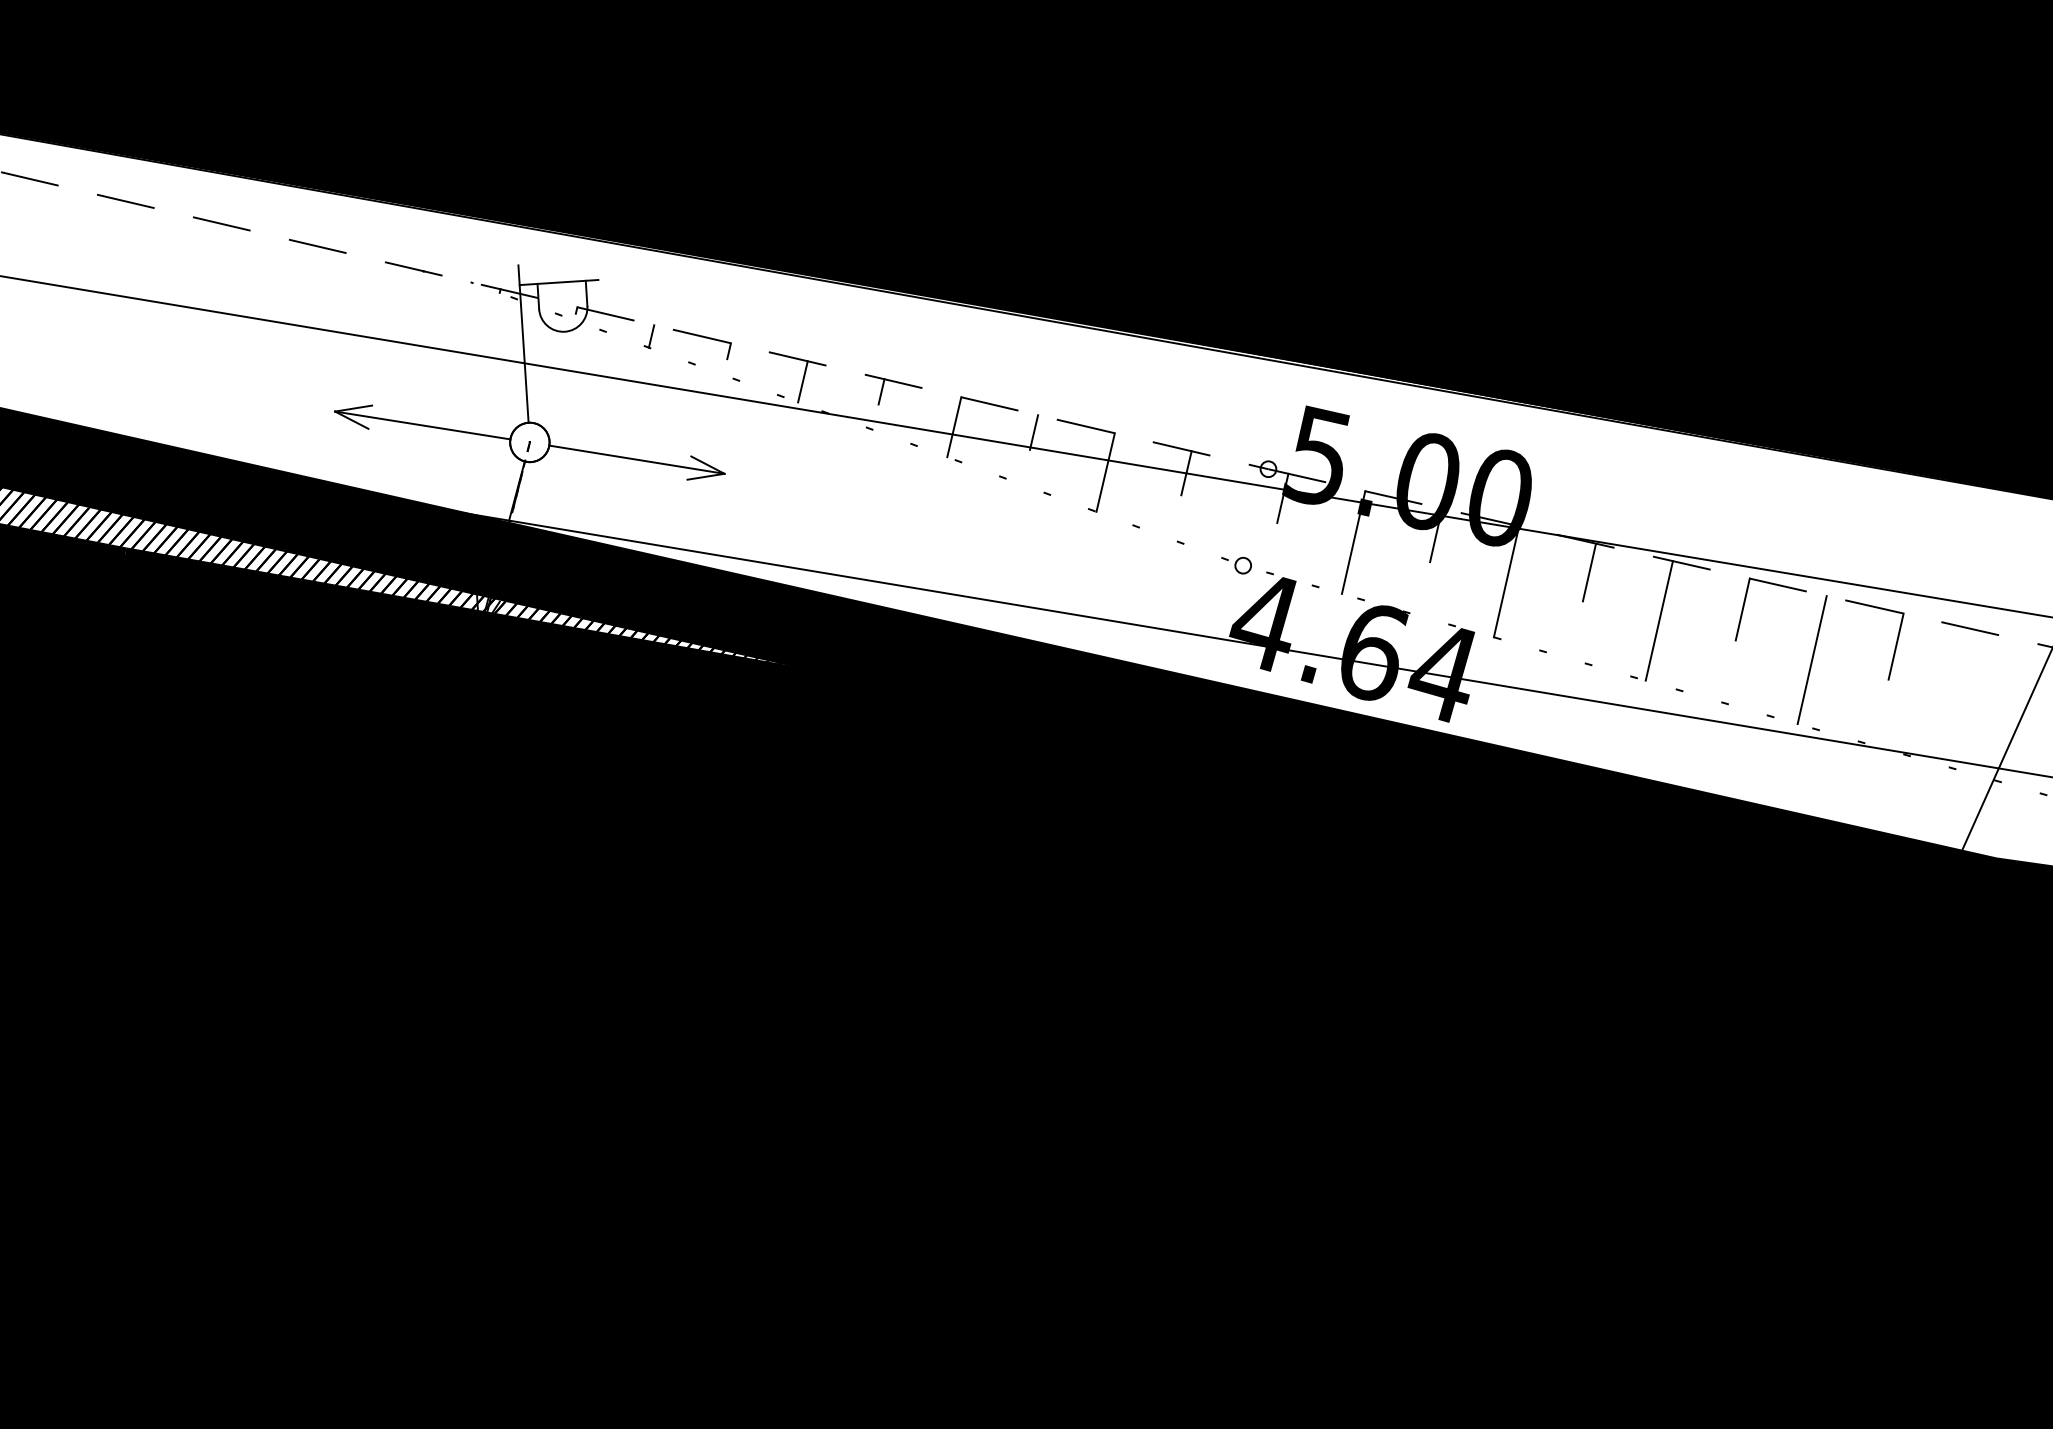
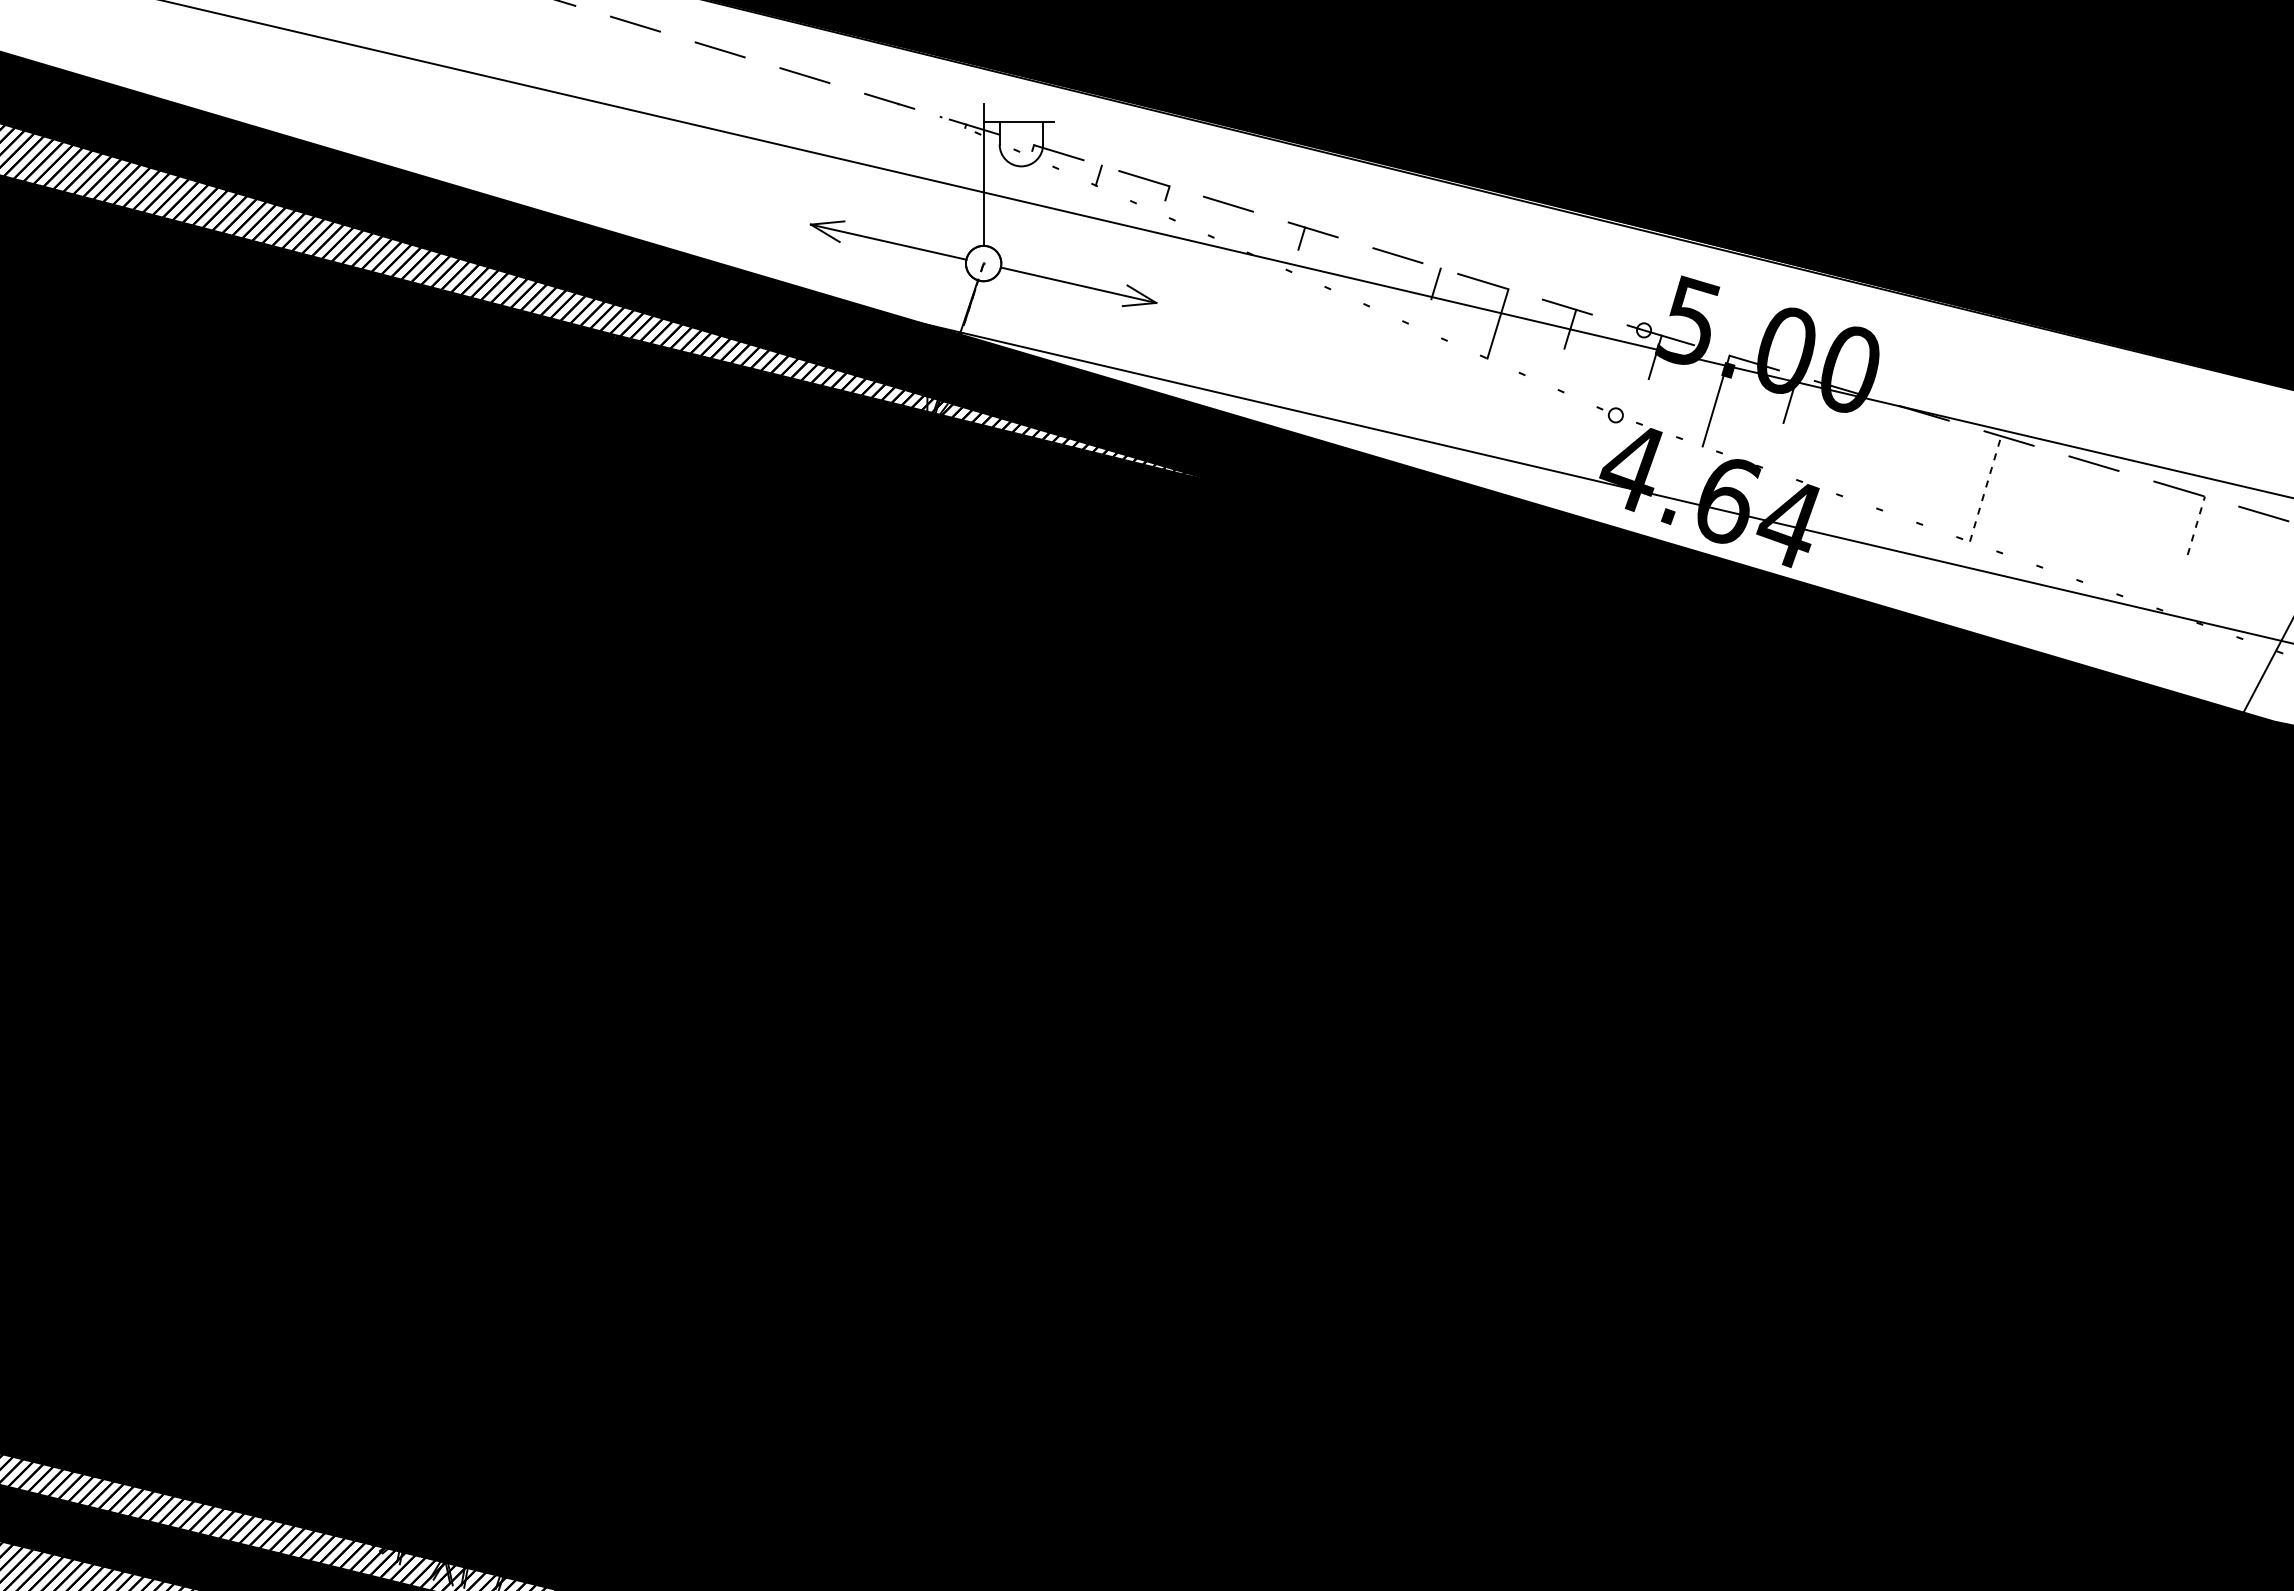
line: (802, 381) -> (1231, 224), removed
line: (953, 427) -> (1364, 274), removed
line: (1589, 572) -> (1925, 441), removed
line: (1506, 581) -> (1850, 444), removed
line: (1742, 609) -> (2060, 483), removed
line: (1659, 620) -> (1985, 488), solid -> dashed
line: (1896, 646) -> (2196, 525), solid -> dashed
line: (1812, 659) -> (2120, 532), removed

